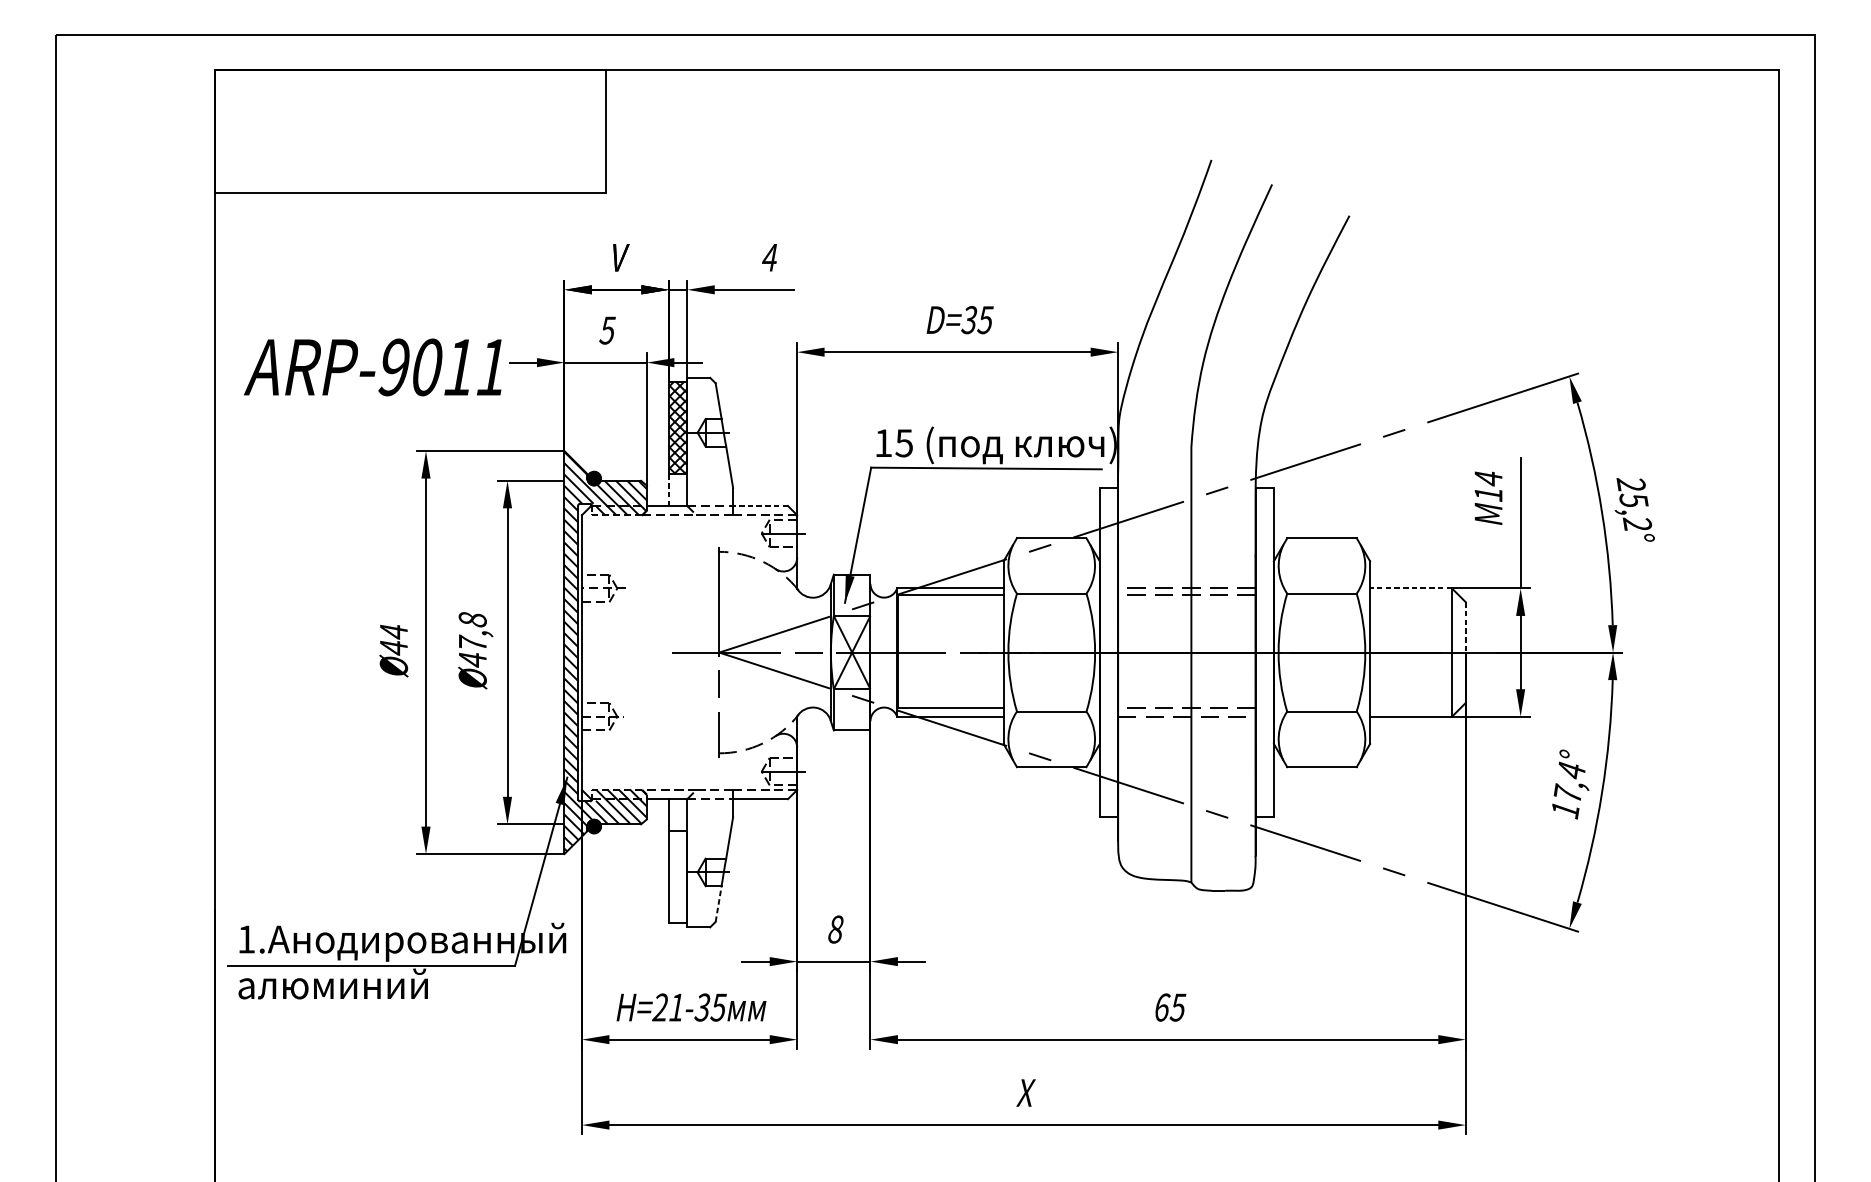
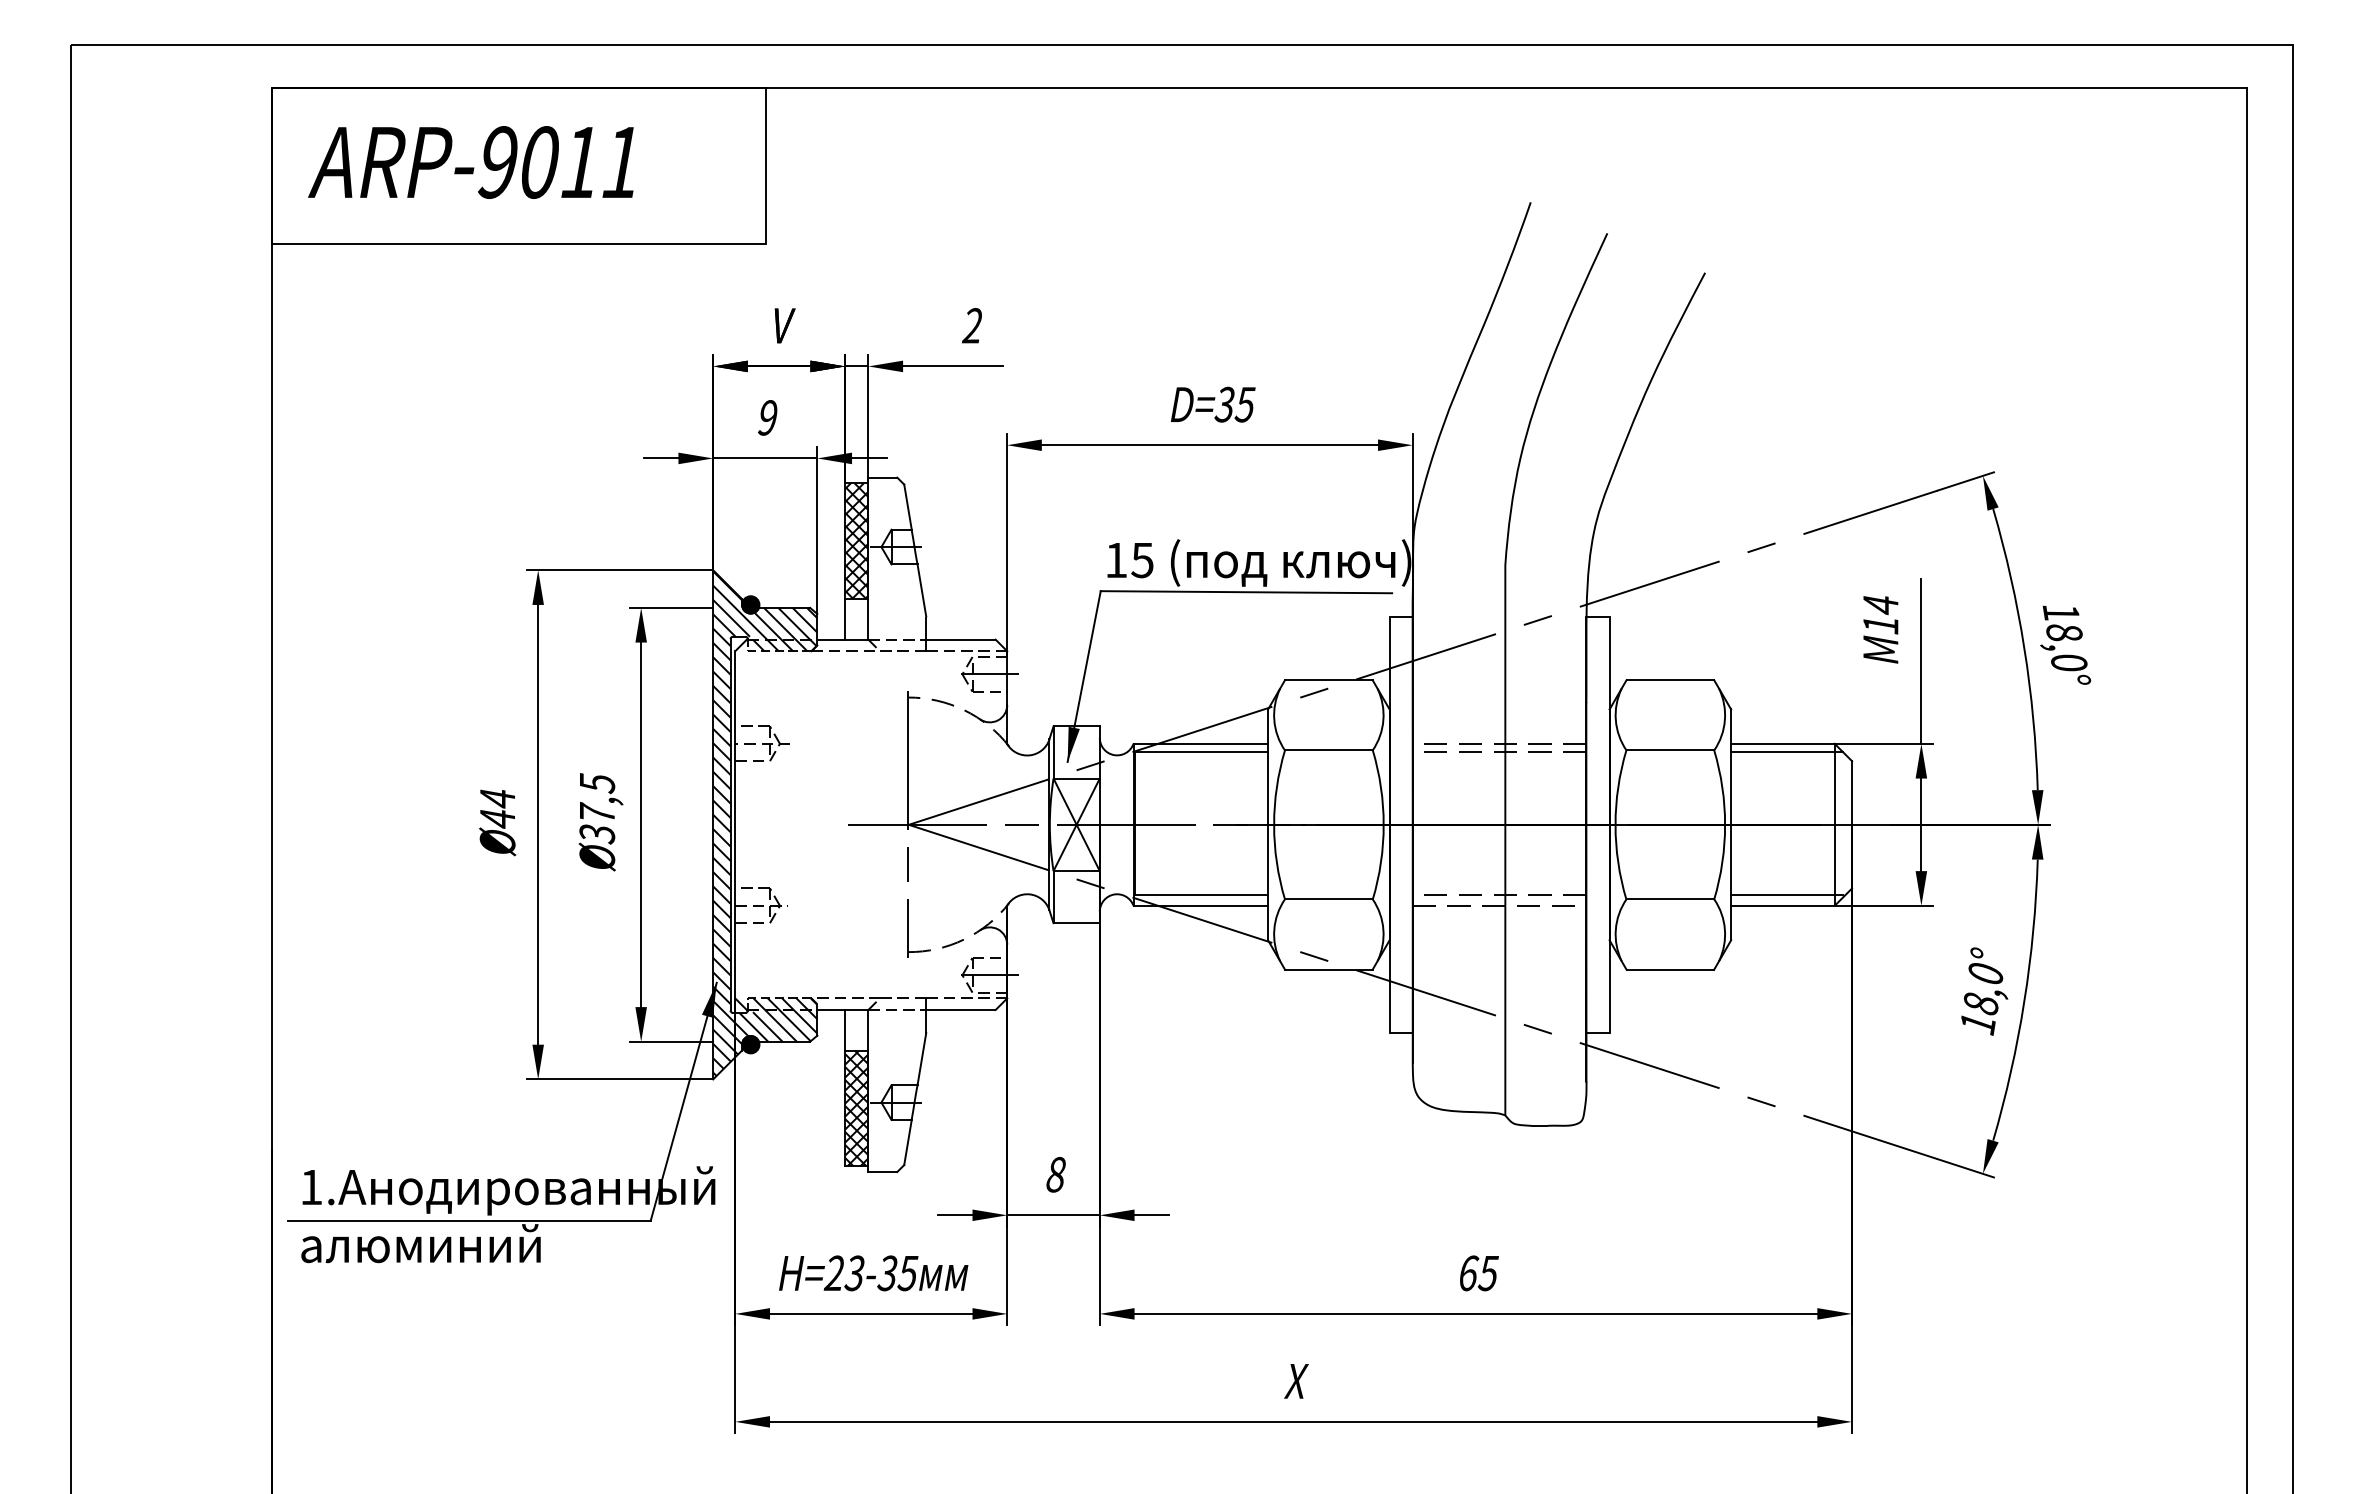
text: (768, 257) -> (971, 325), 4 -> 2
text: (607, 330) -> (767, 417), 5 -> 9
text: (372, 367) -> (470, 162), moved
line: (669, 489) -> (845, 618), dashed -> solid
text: (1633, 504) -> (2064, 637), 25,2° -> 18,0°
line: (760, 505) -> (960, 639), dashed -> solid
line: (1410, 588) -> (1782, 743), dashed -> solid
line: (1414, 595) -> (1787, 752), added
line: (1466, 627) -> (1852, 793), dashed -> solid
text: (472, 639) -> (597, 808), Ø47,8 -> Ø37,5
line: (1414, 707) -> (1787, 894), added
text: (1569, 782) -> (1983, 988), 17,4° -> 18,0°
hatch: (677, 877) -> (856, 1108), added
line: (719, 903) -> (908, 1142), dashed -> solid
text: (676, 1007) -> (854, 1273), H=21-35 -> H=23-35

